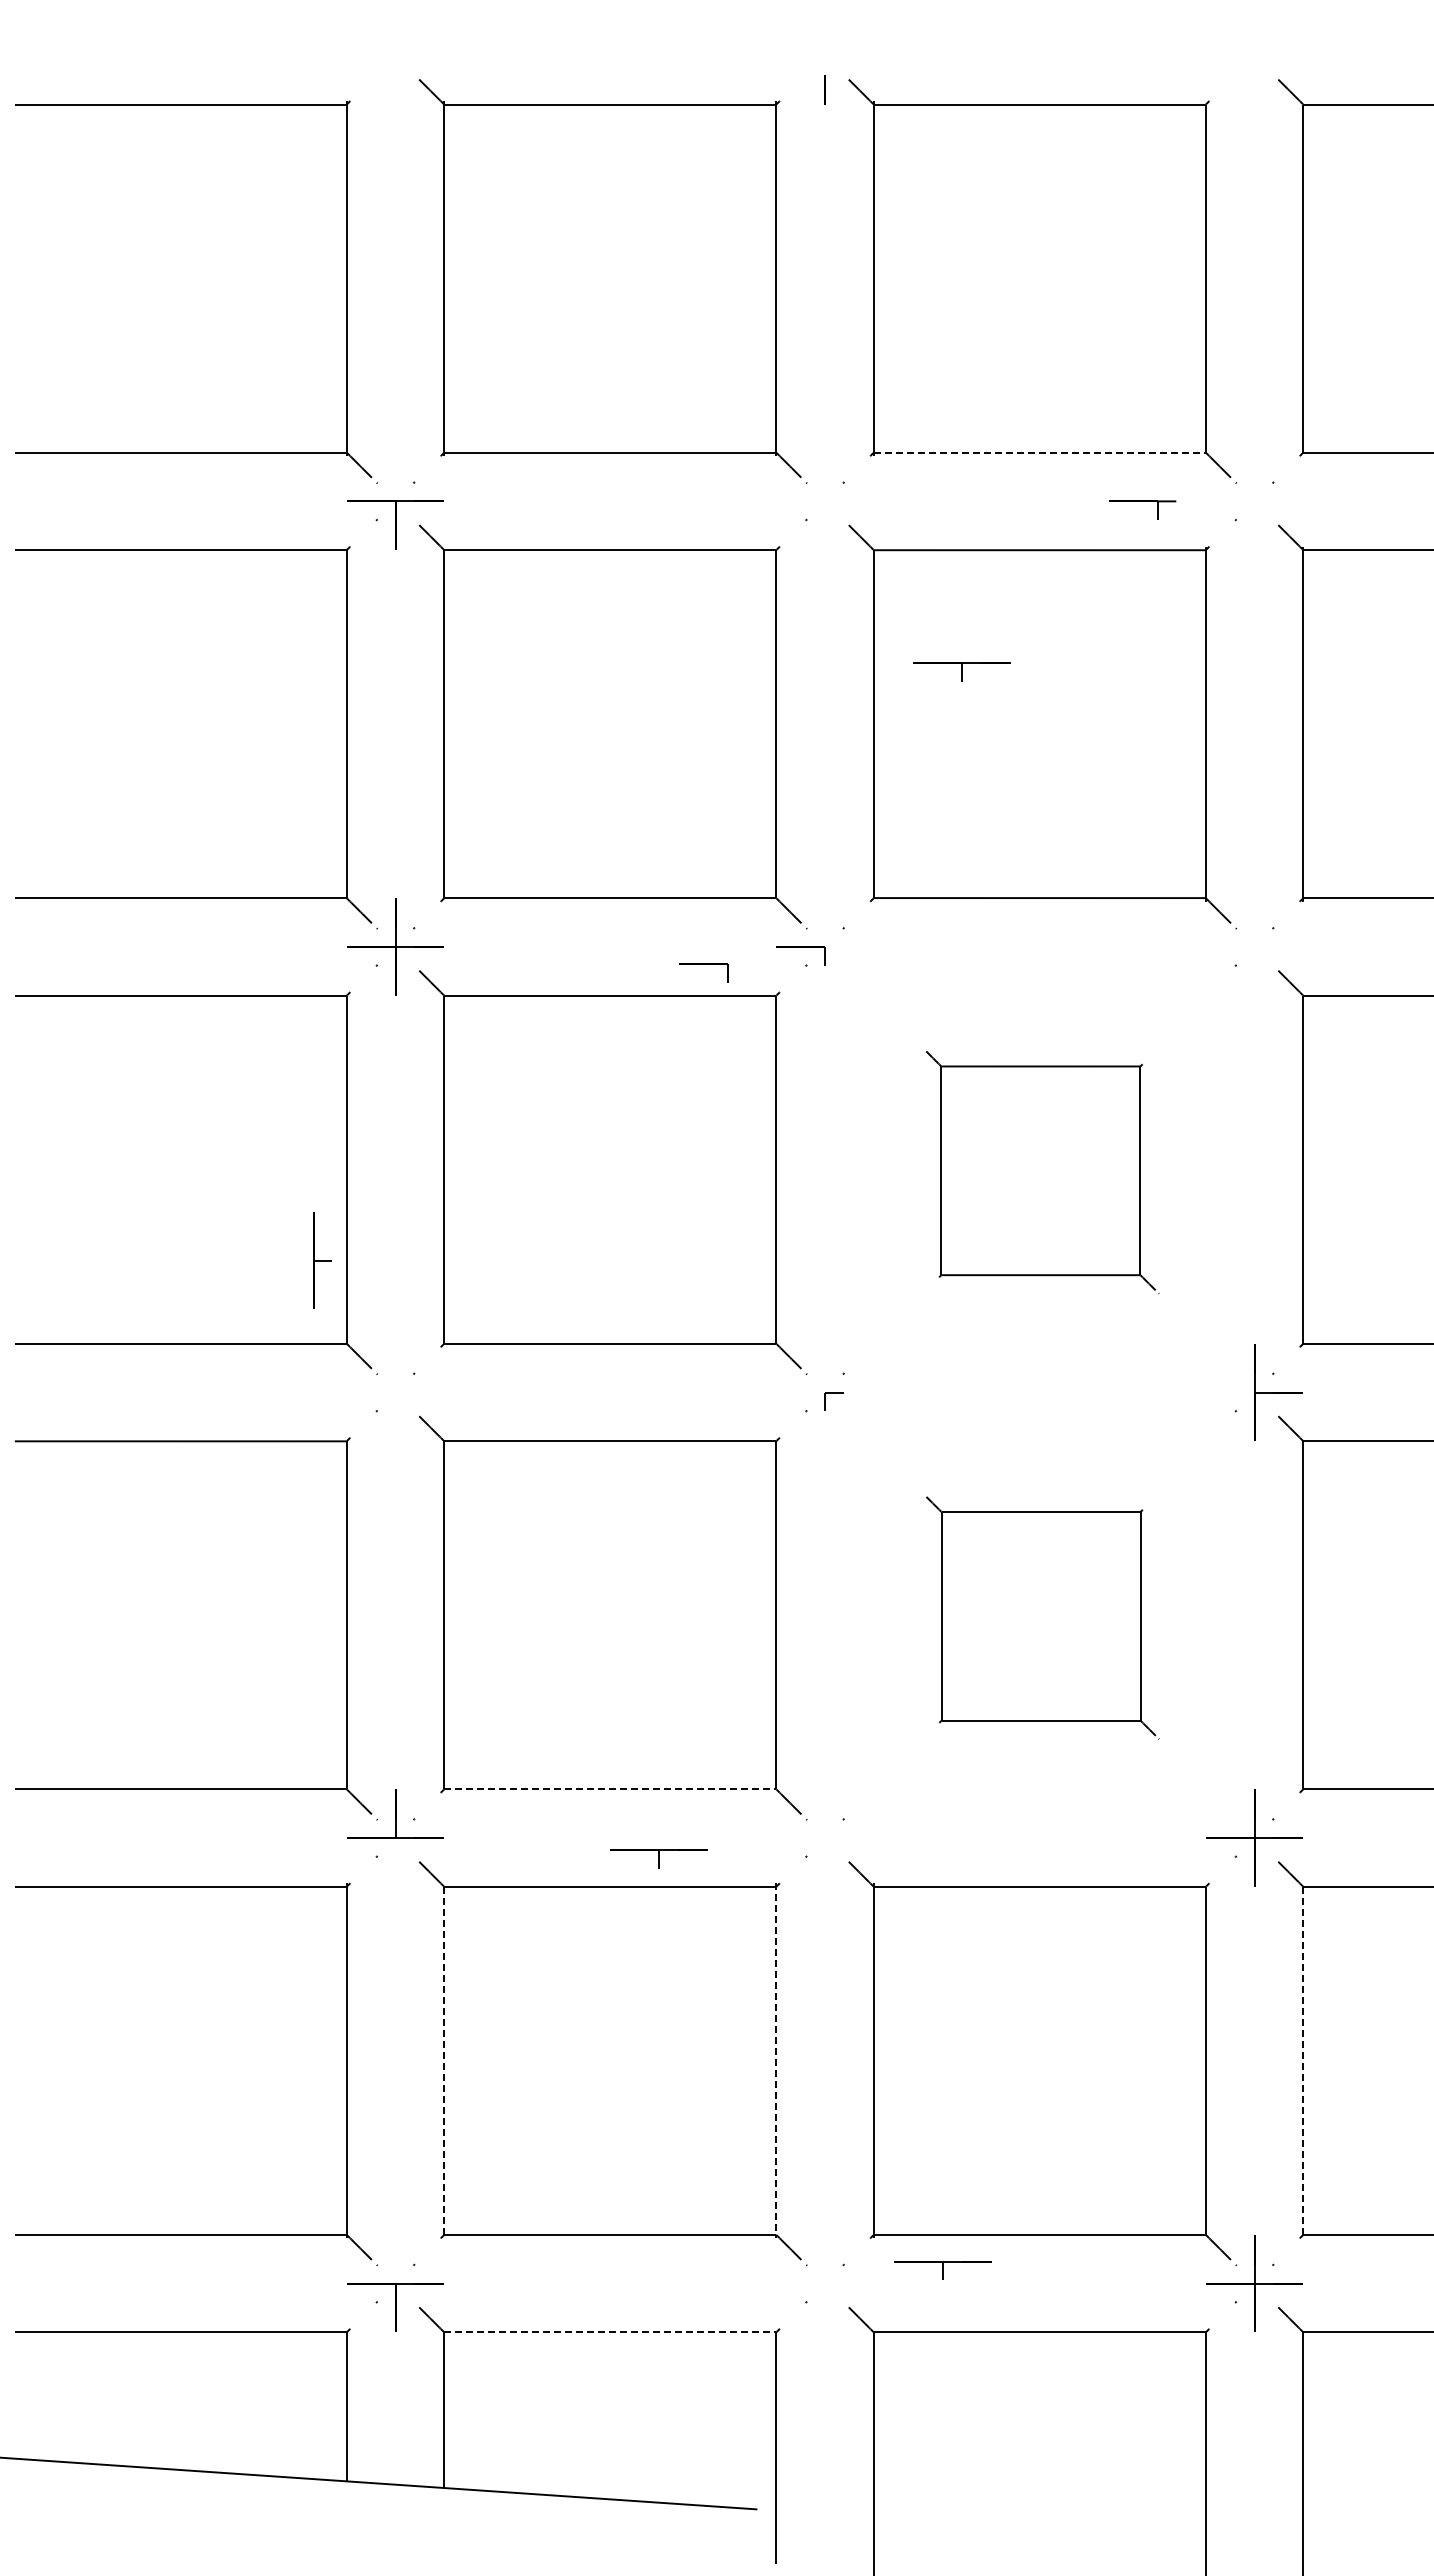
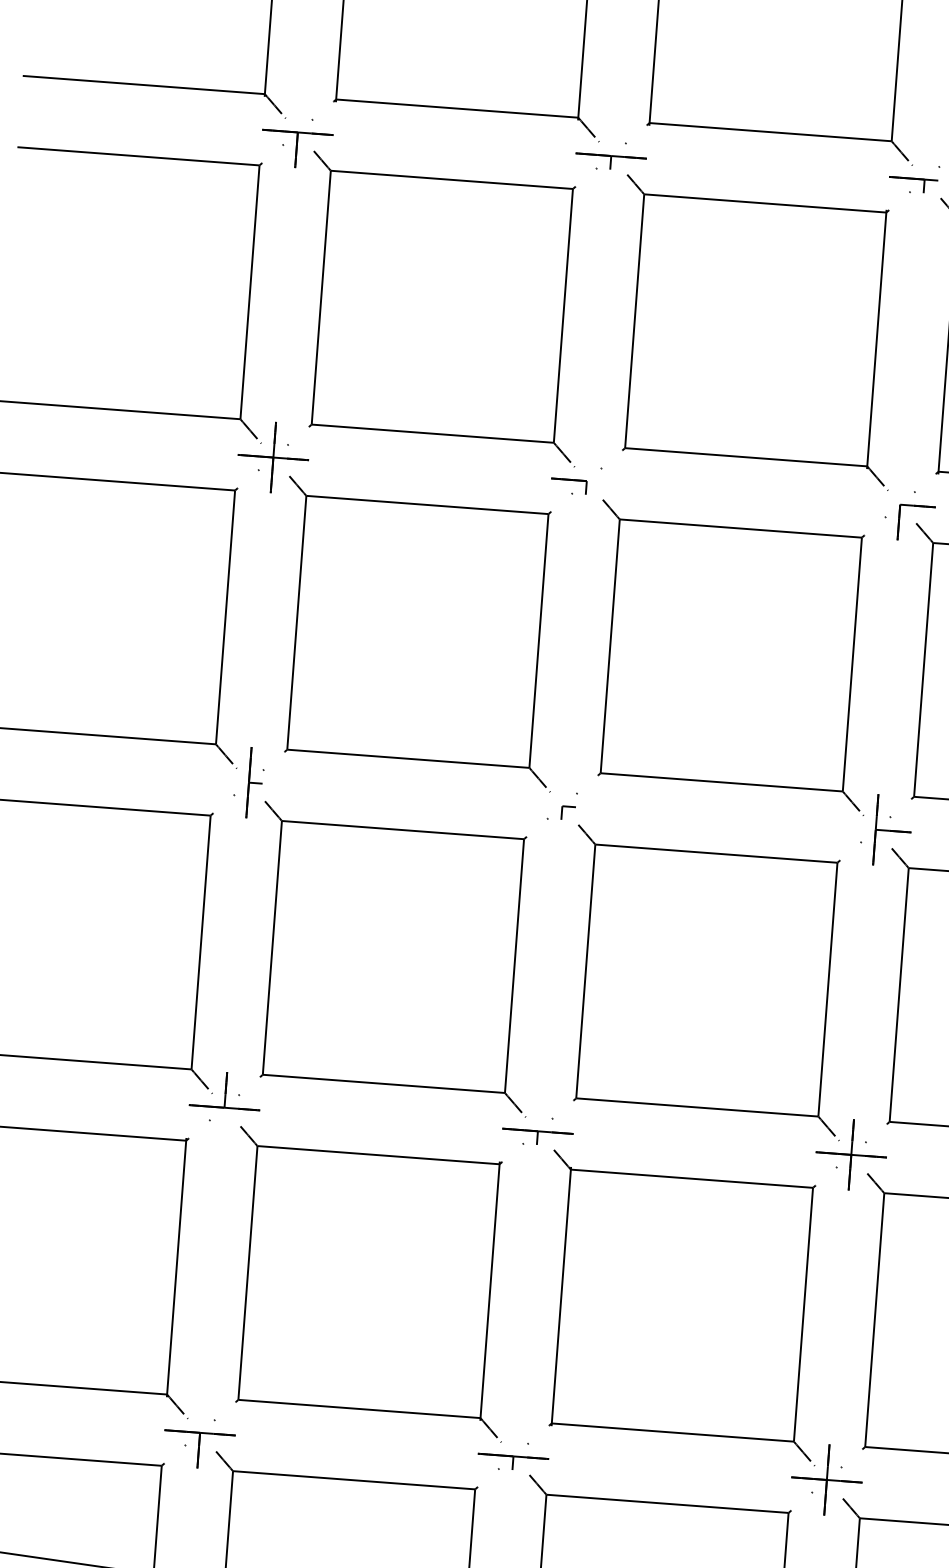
line: (1039, 452) -> (770, 132), dashed -> solid
part: (1142, 501) -> (913, 178), moved
part: (961, 671) -> (610, 161), moved
part: (1278, 947) -> (917, 506), added
part: (703, 964) -> (497, 487), removed
part: (1042, 1172) -> (733, 657), size x1.67
part: (322, 1260) -> (255, 783), moved
part: (1042, 1617) -> (708, 982), size x1.67
line: (610, 1789) -> (384, 1084), dashed -> solid
part: (658, 1858) -> (537, 1137), moved
line: (444, 2060) -> (248, 1272), dashed -> solid
line: (776, 2060) -> (490, 1290), dashed -> solid
line: (1303, 2060) -> (874, 1319), dashed -> solid
part: (942, 2270) -> (512, 1462), moved
line: (610, 2332) -> (354, 1480), dashed -> solid

